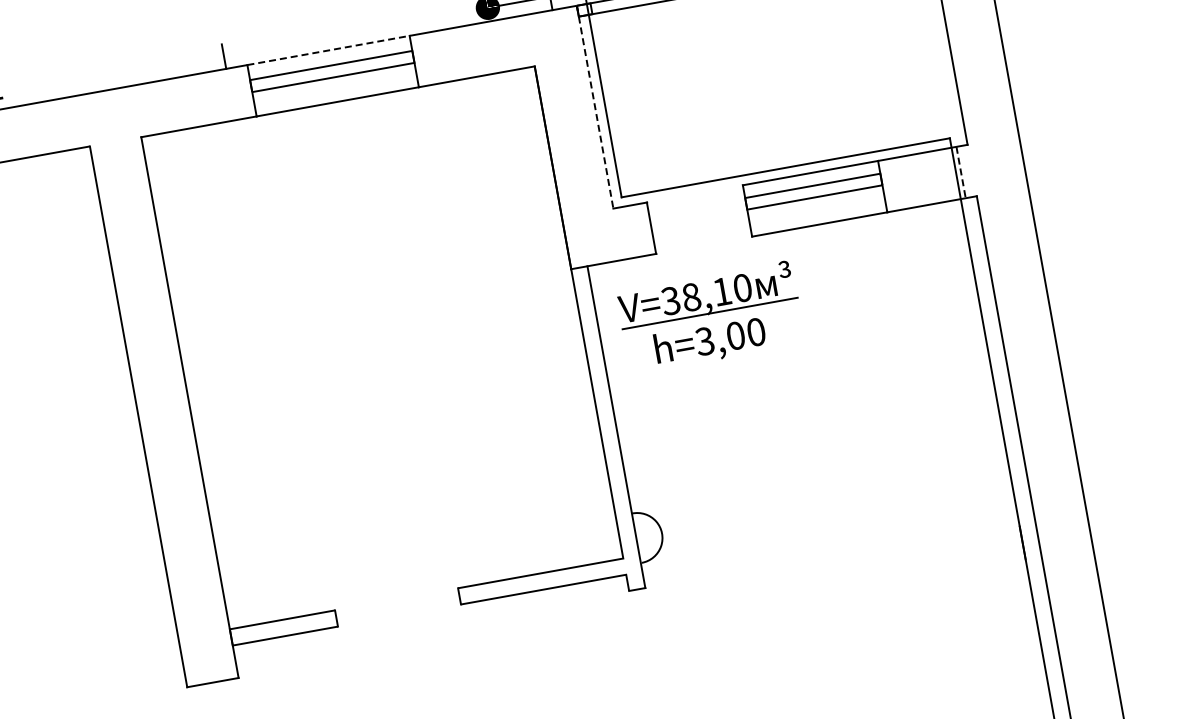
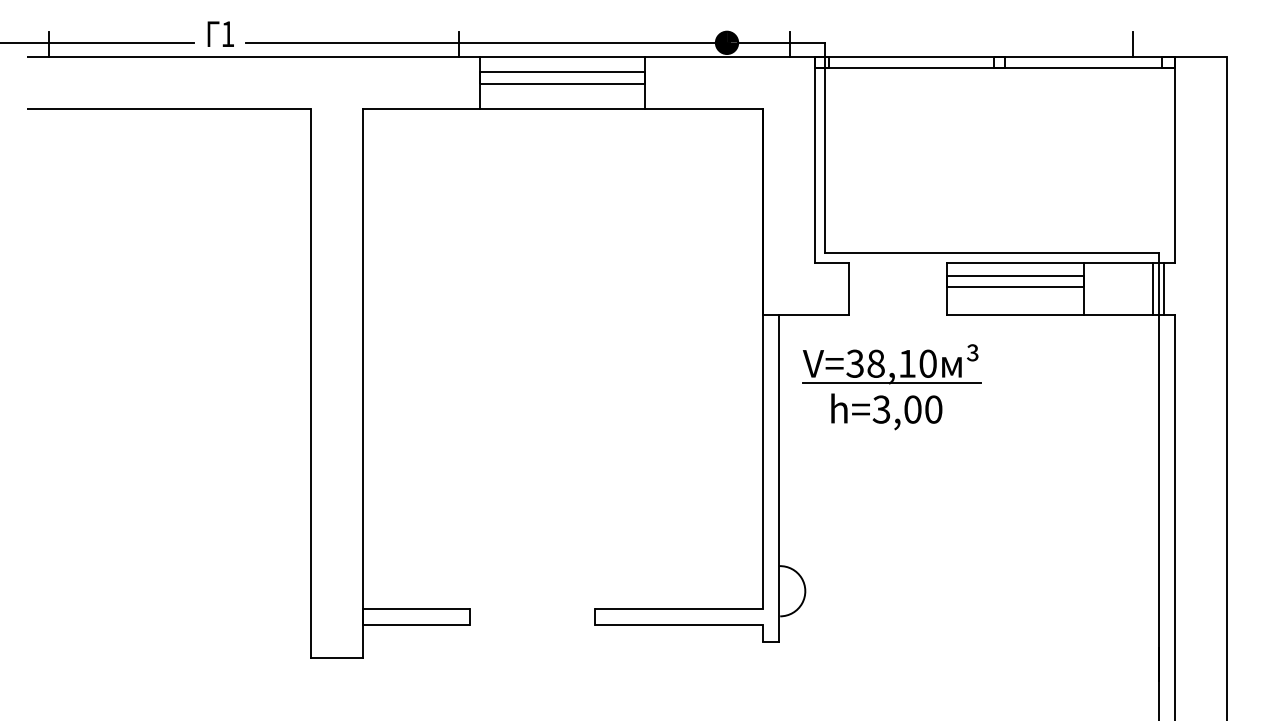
line: (252, 49) -> (487, 42), added
line: (329, 50) -> (563, 56), dashed -> solid
line: (594, 108) -> (814, 160), dashed -> solid
line: (961, 173) -> (1163, 289), dashed -> solid
line: (950, 174) -> (1152, 288), added

